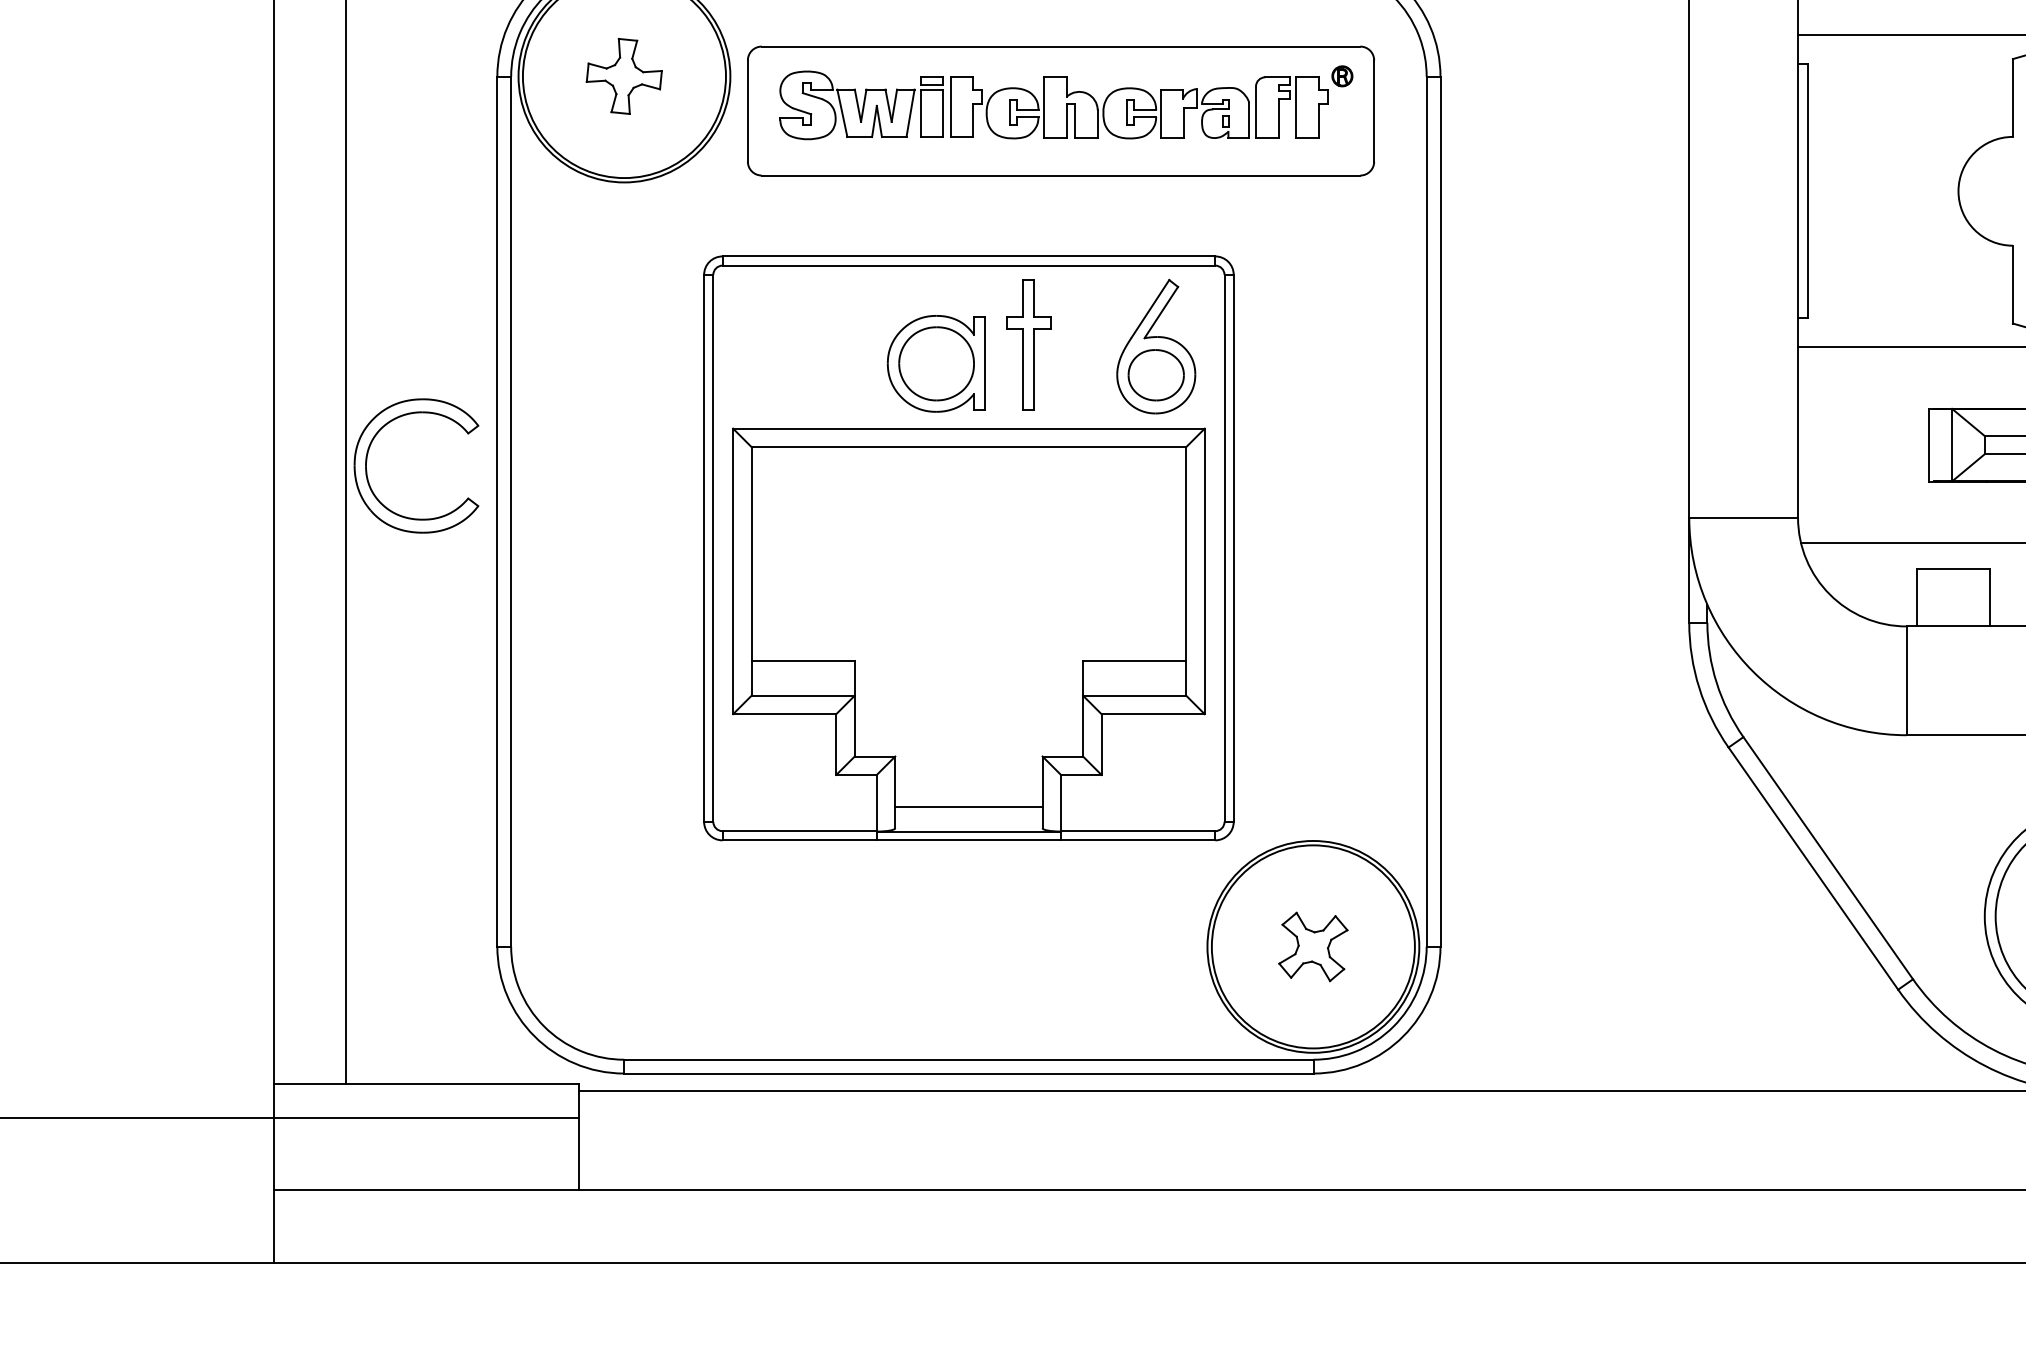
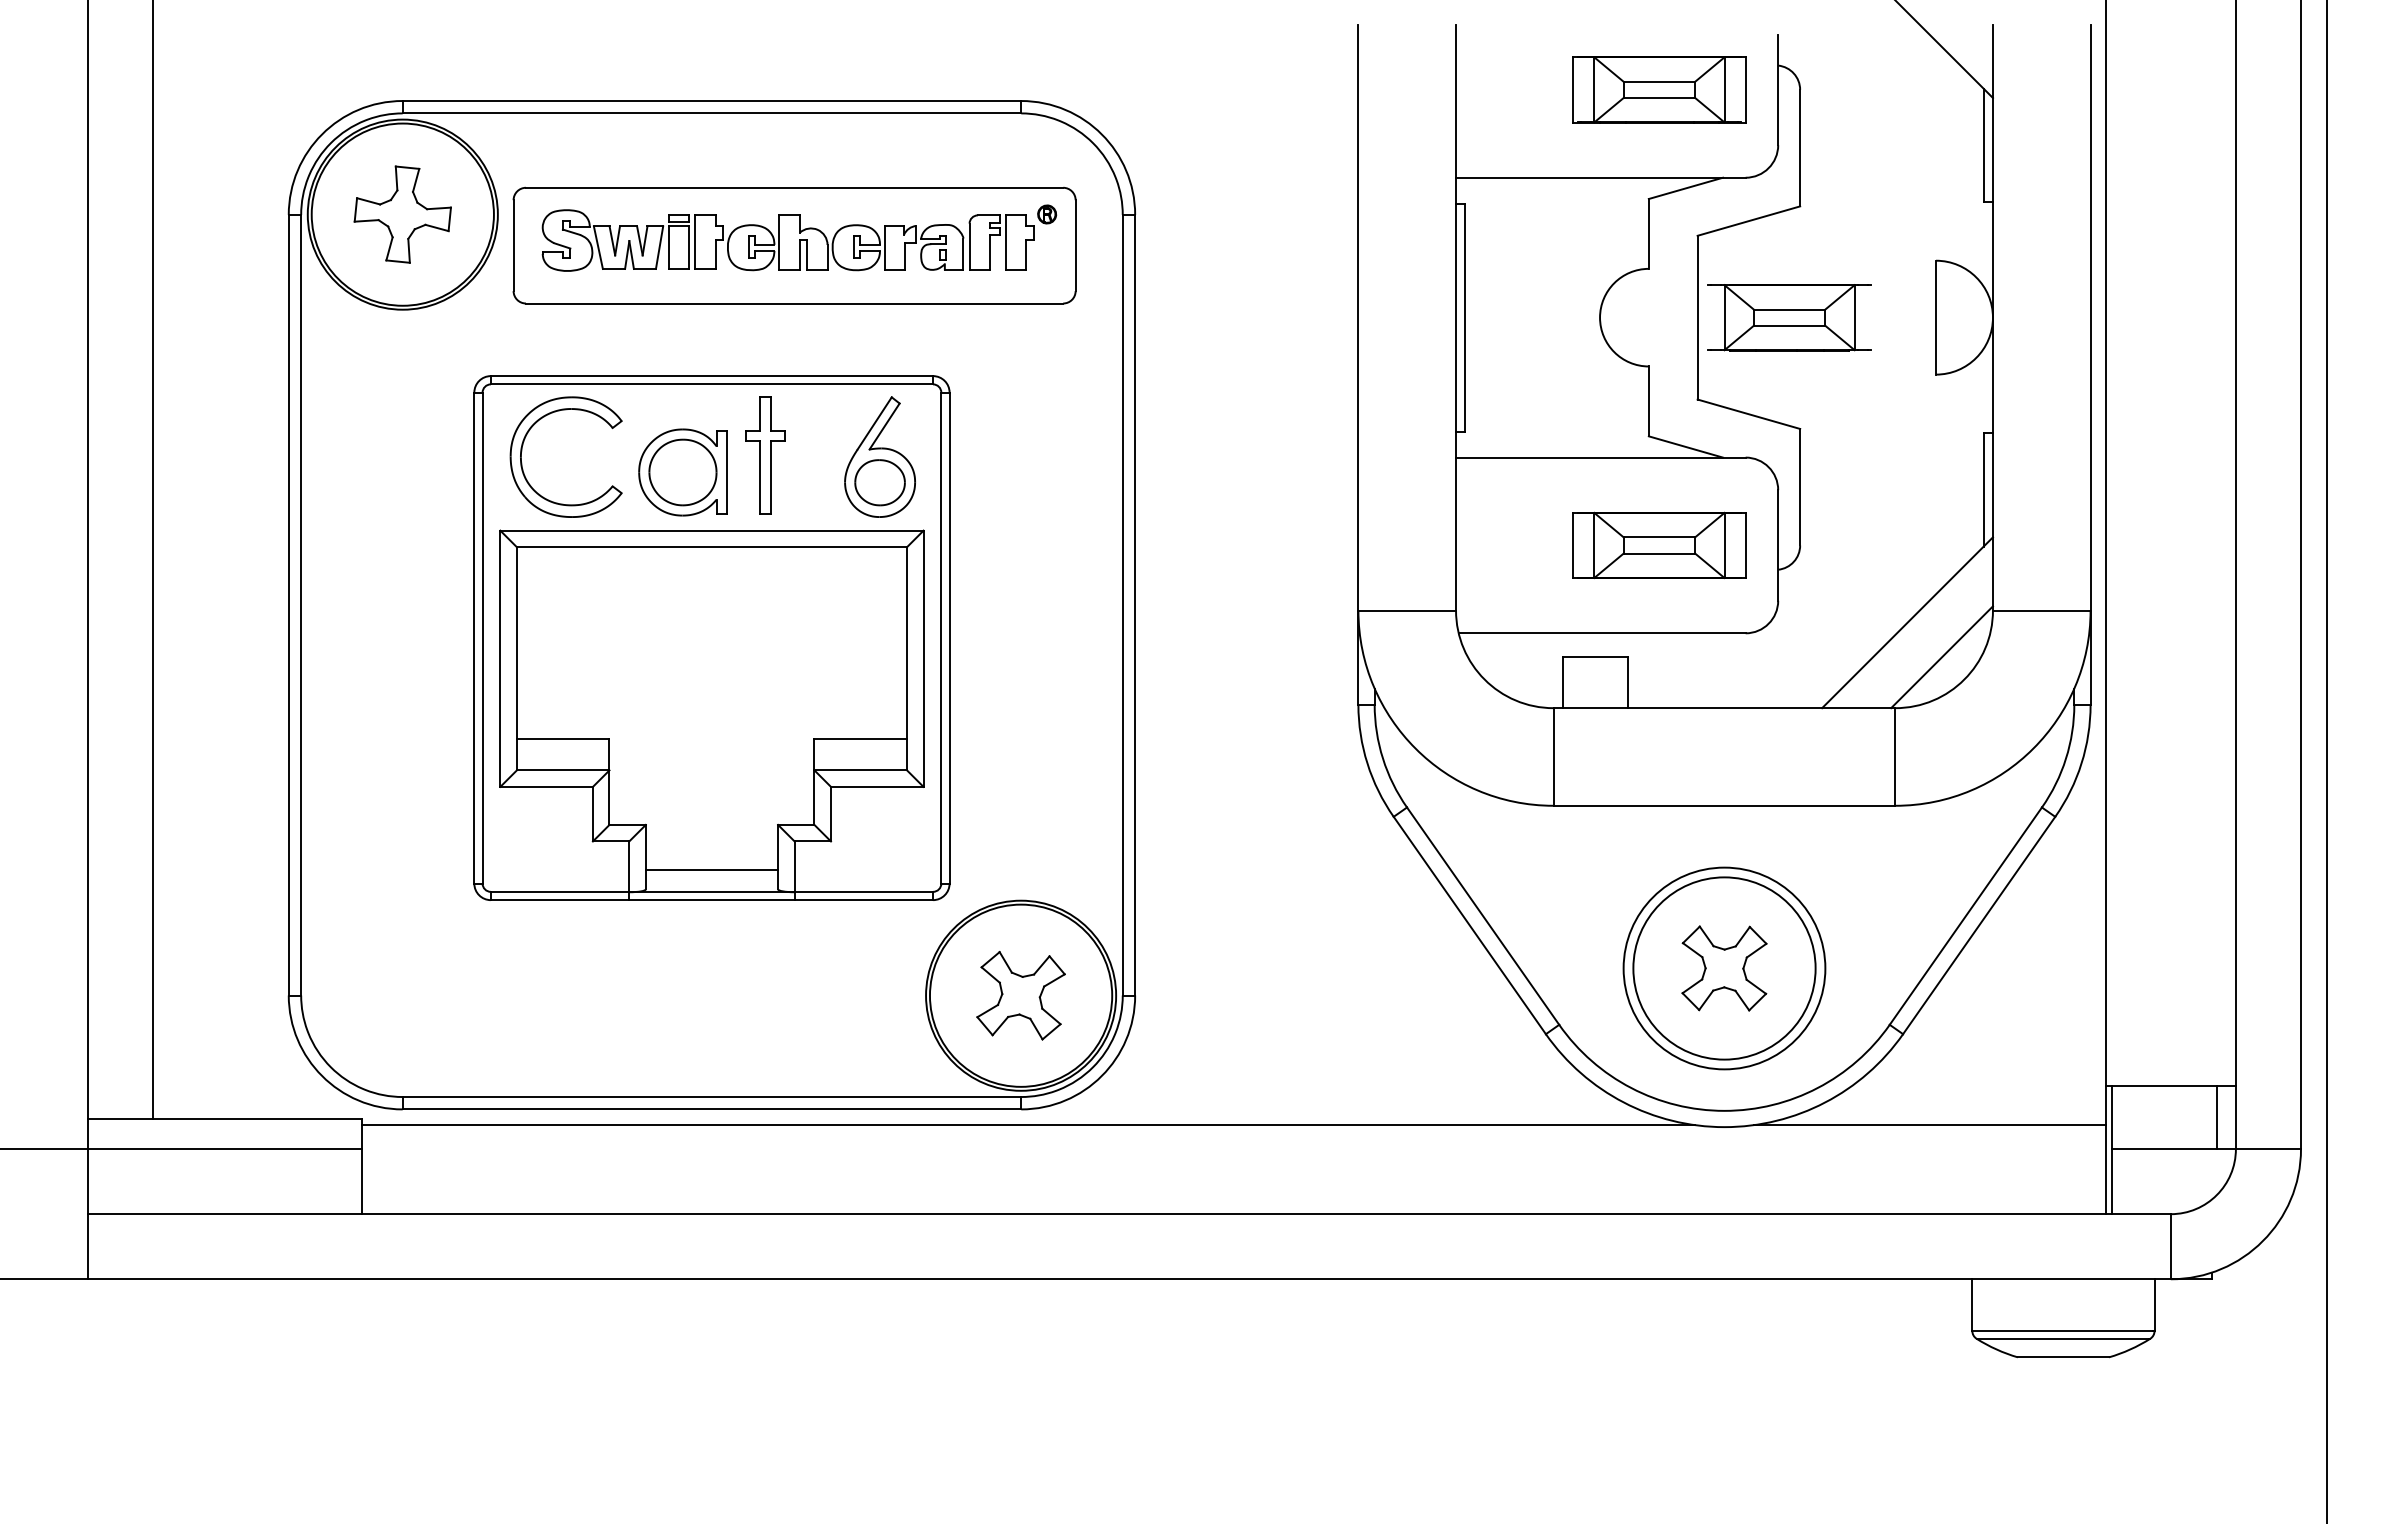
part: (624, 76) -> (402, 214), size x1.43
part: (367, 459) -> (522, 451), moved
part: (1312, 946) -> (1020, 995), size x1.43

